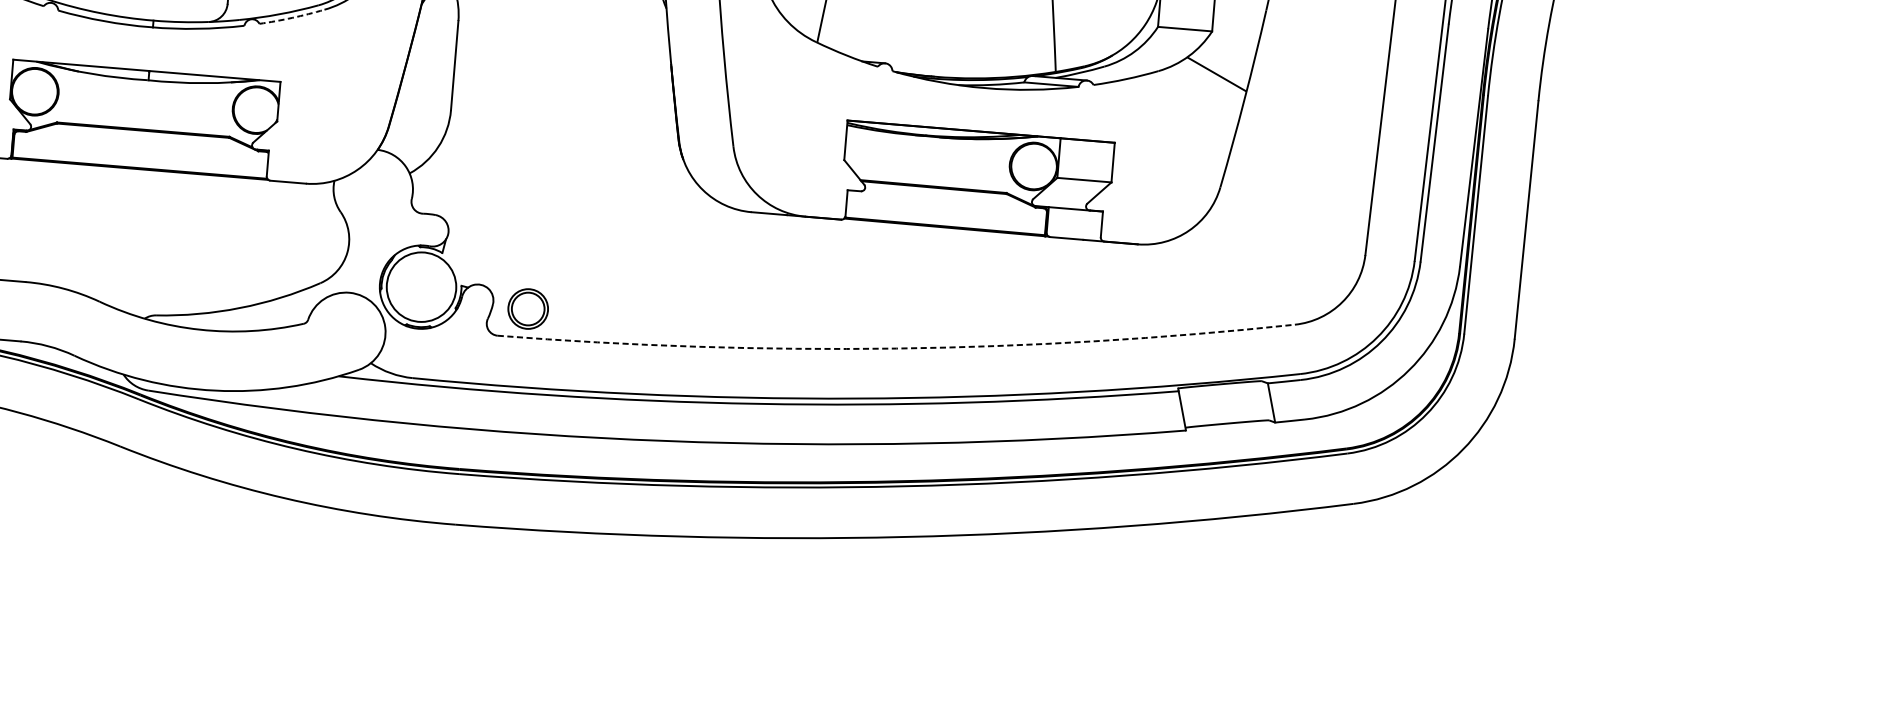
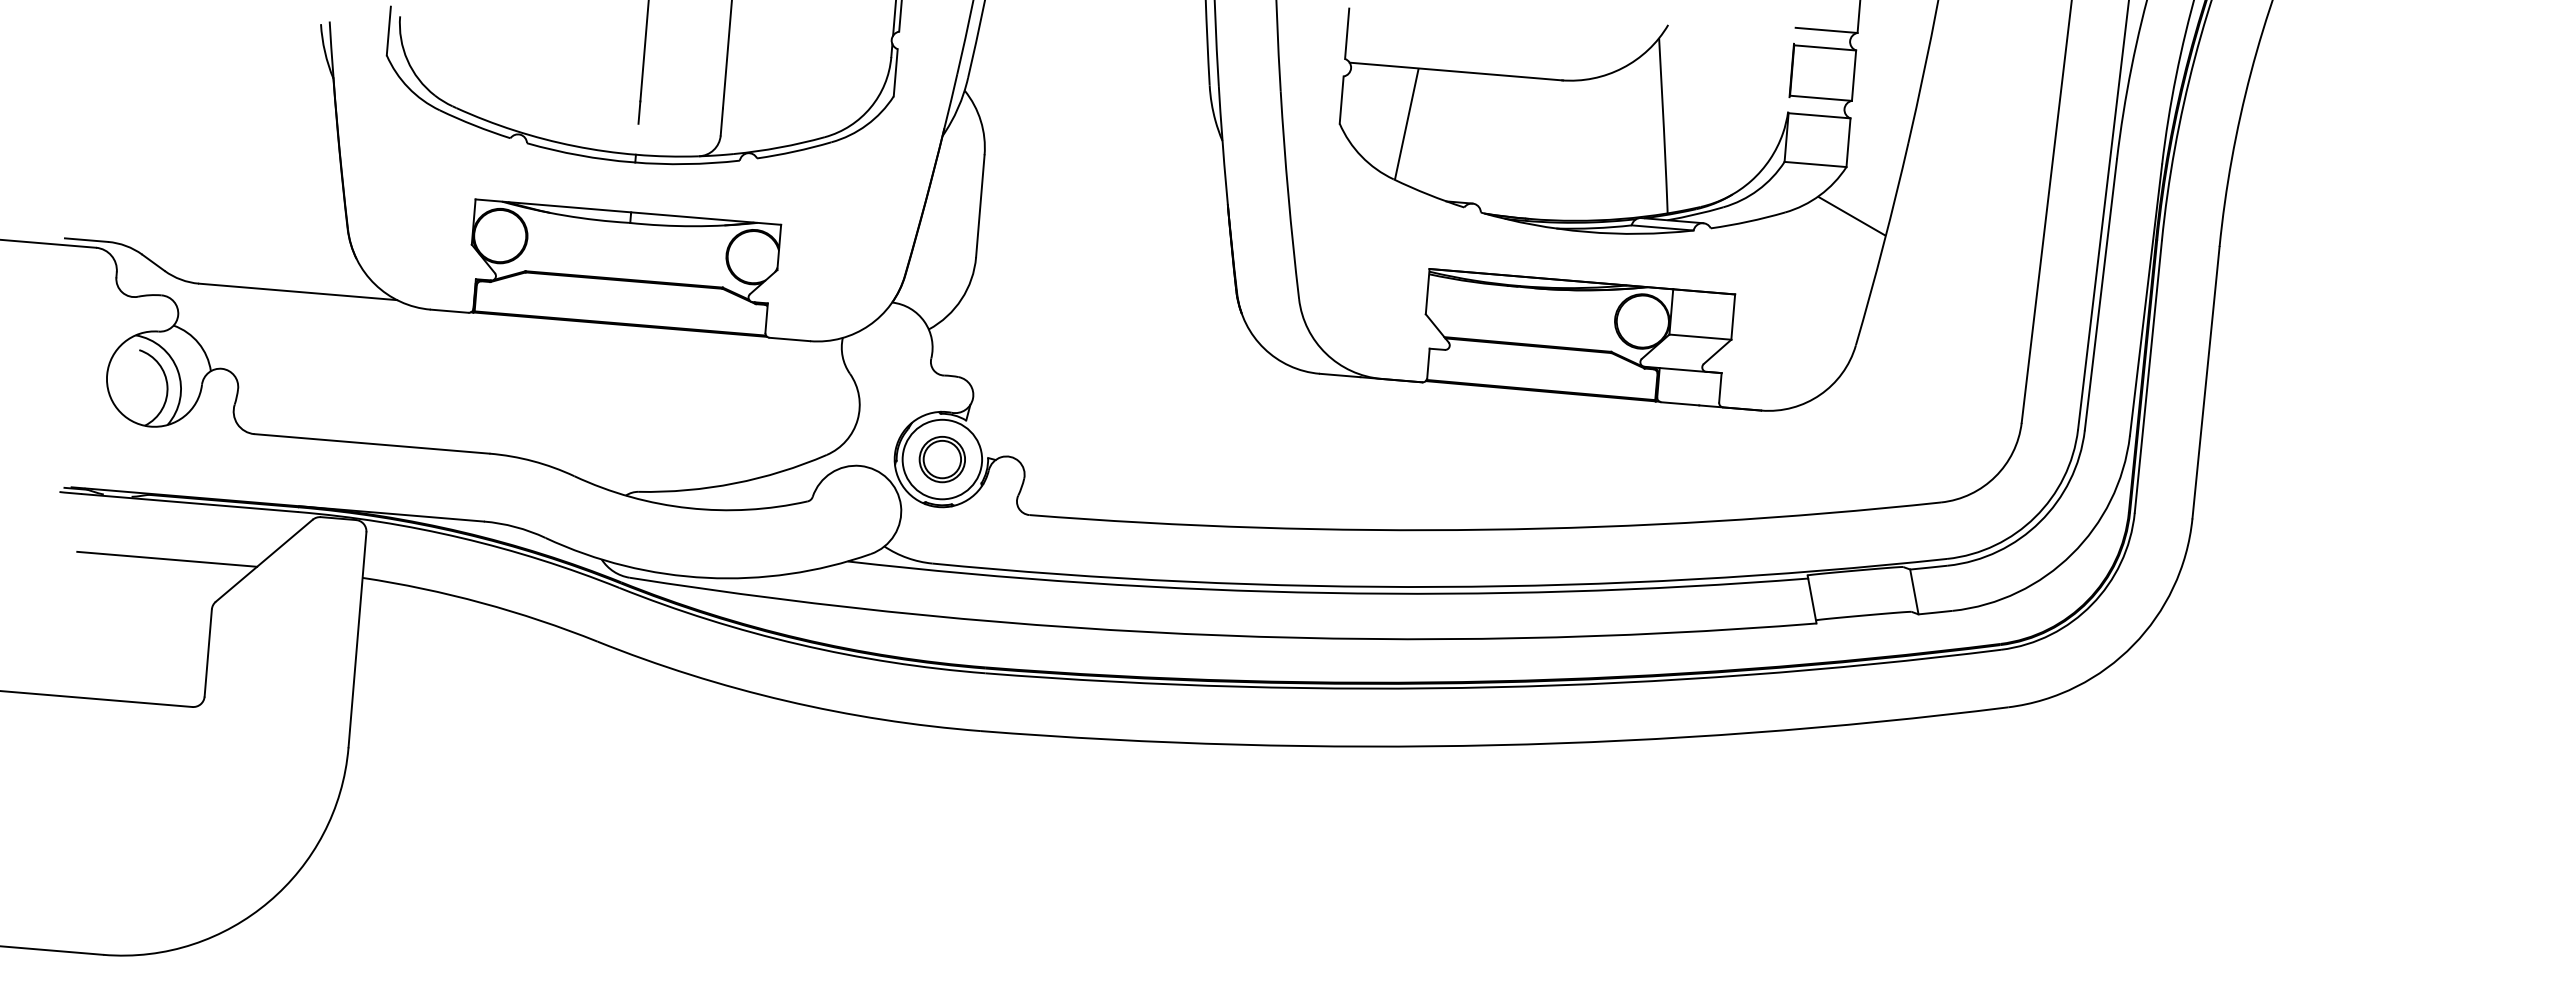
arc: (292, 17) -> (794, 151), dashed -> solid
part: (527, 309) -> (941, 459), moved
arc: (896, 348) -> (1485, 529), dashed -> solid

